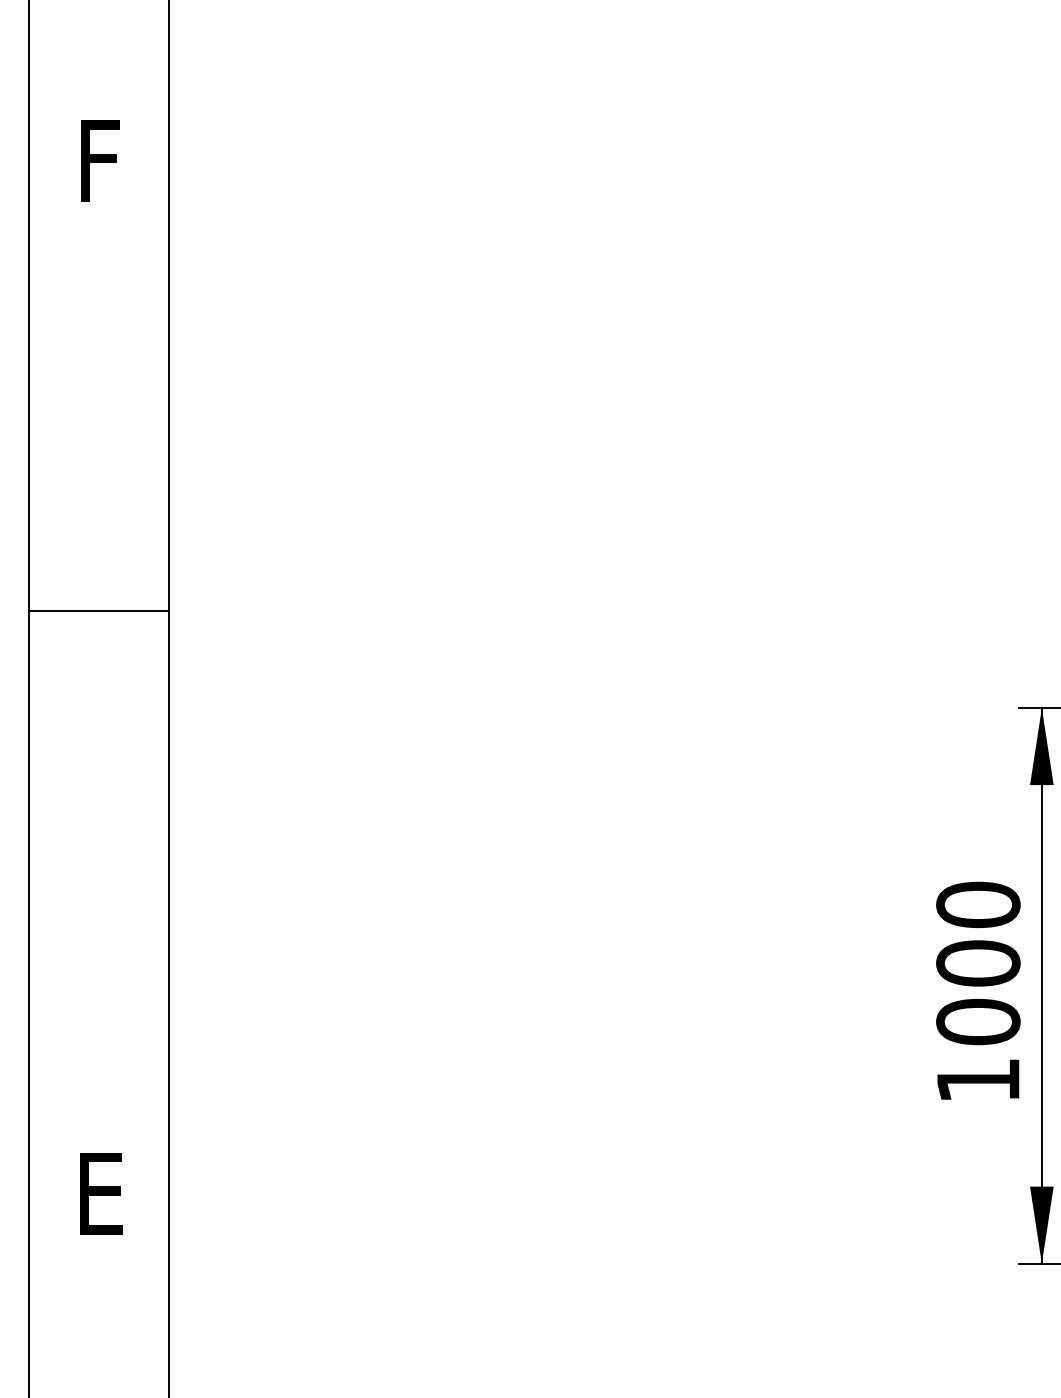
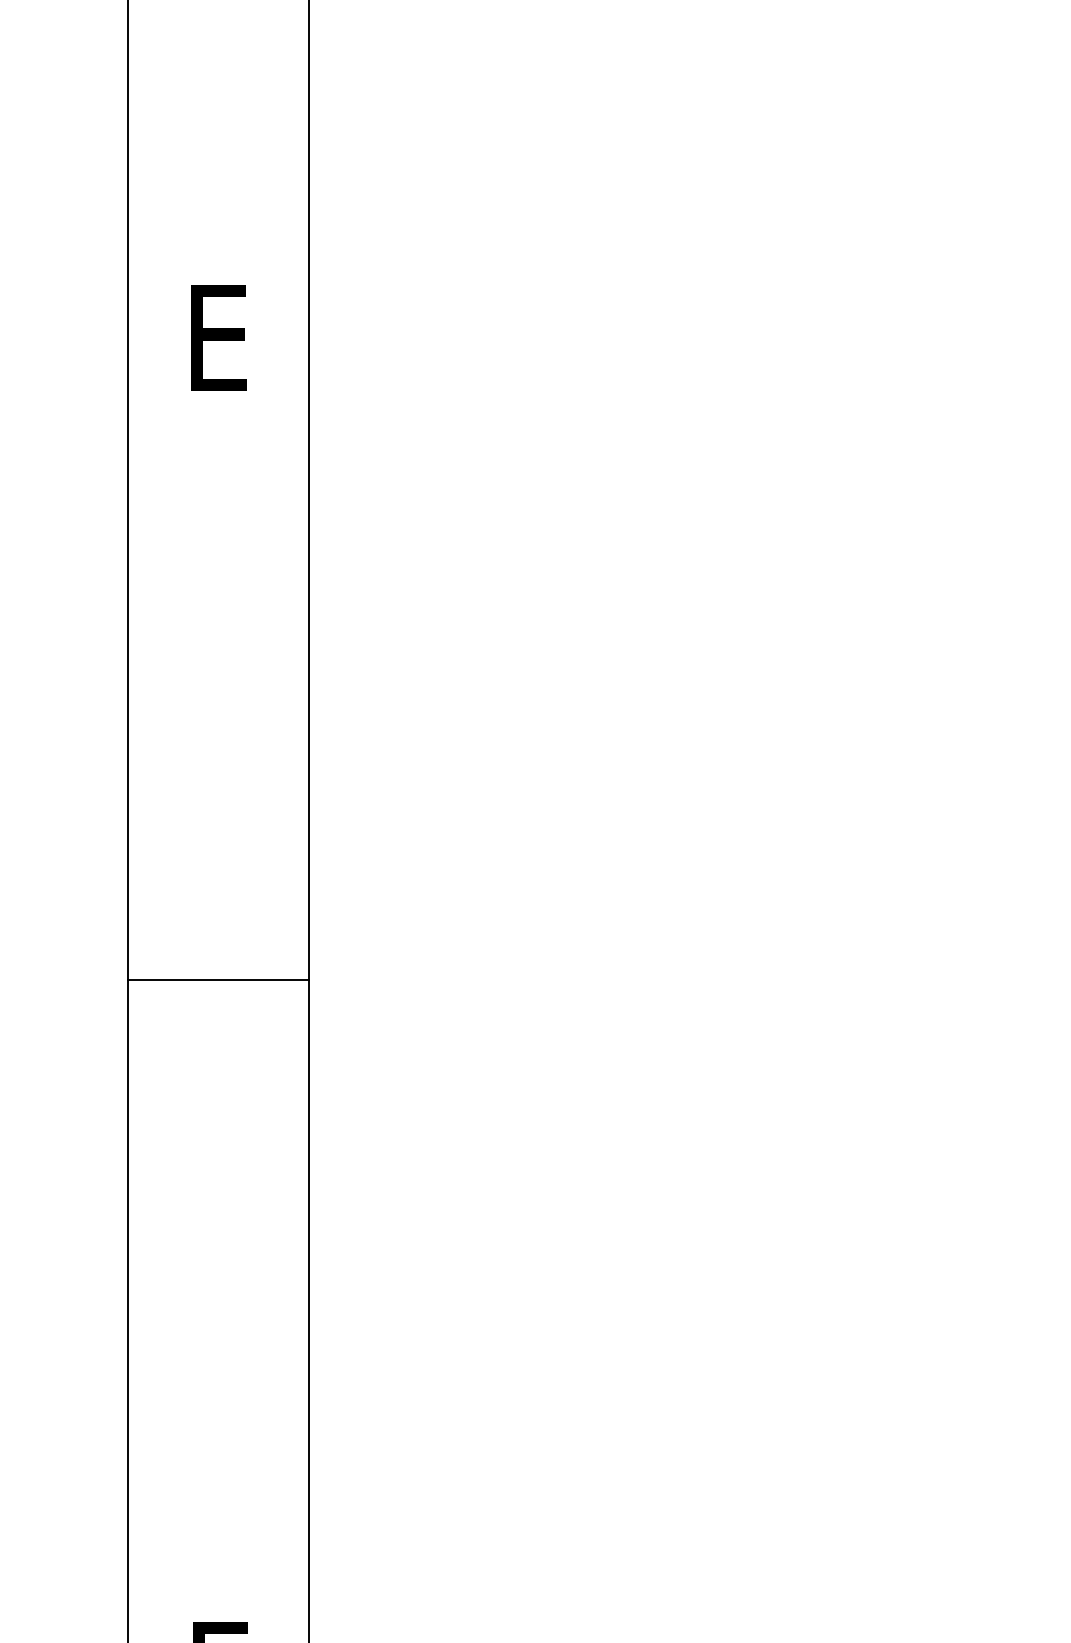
text: (100, 160) -> (219, 337), F -> E
line: (99, 611) -> (218, 980), moved

